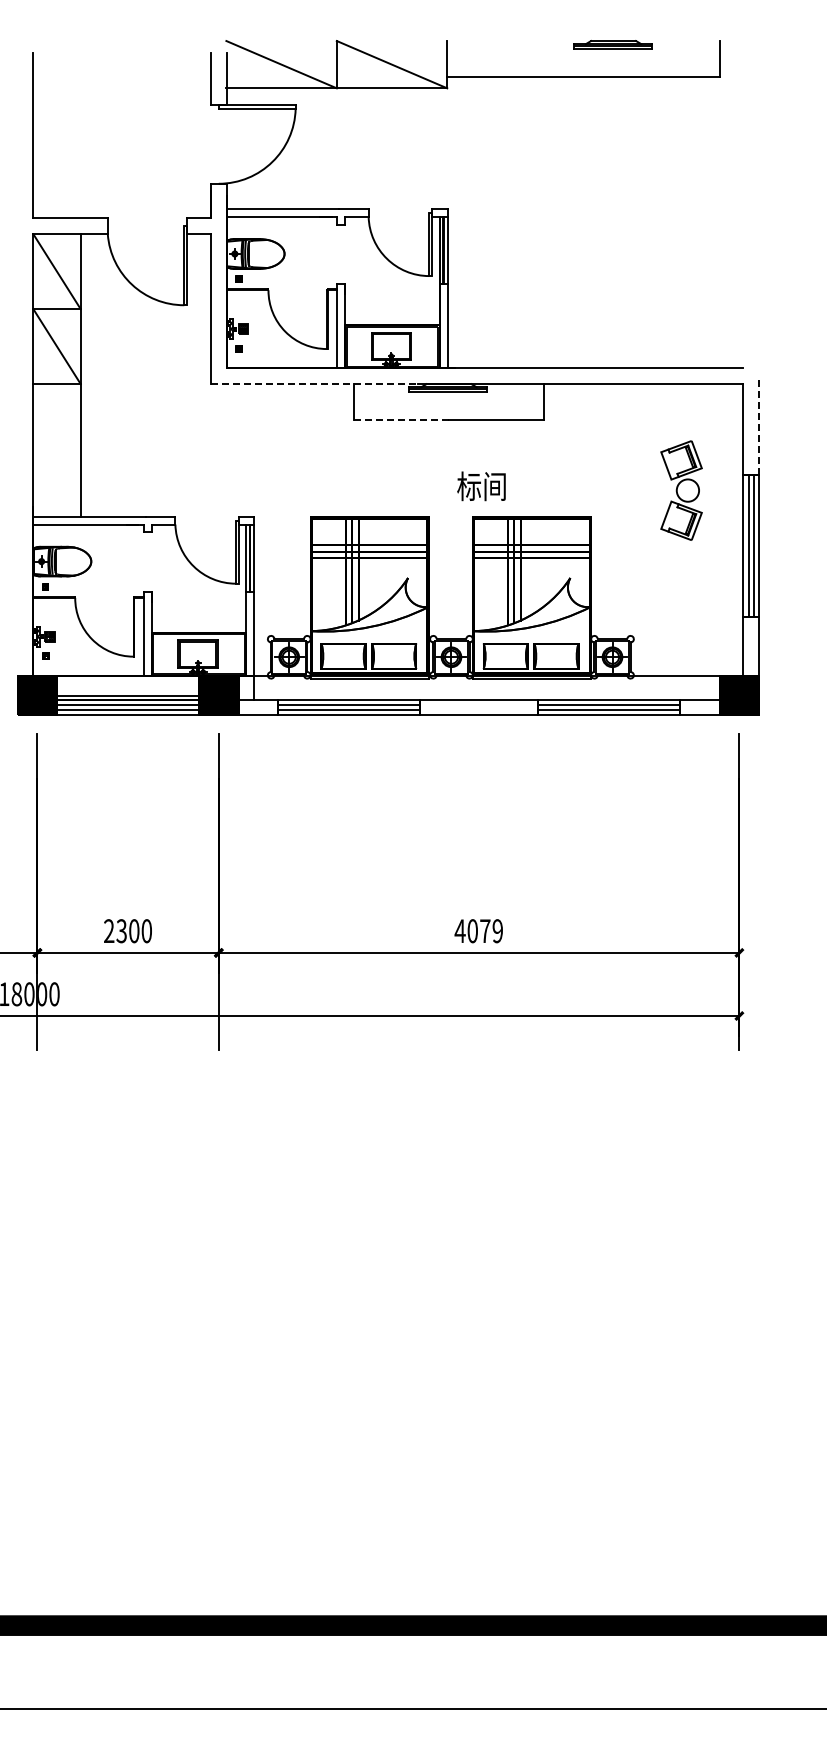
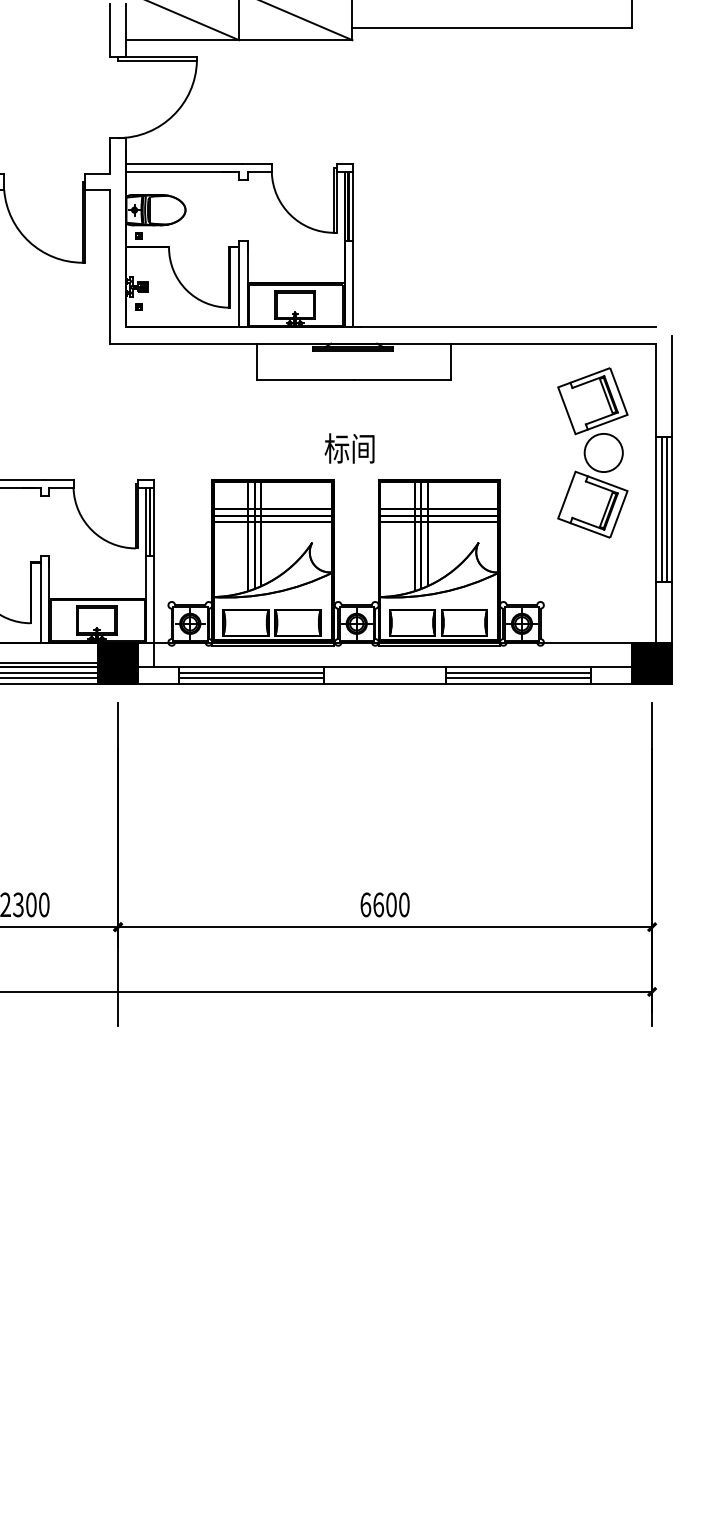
line: (314, 384) -> (216, 344), dashed -> solid
line: (401, 419) -> (305, 379), dashed -> solid
line: (759, 425) -> (672, 386), dashed -> solid
text: (481, 486) -> (349, 448), moved
part: (681, 490) -> (592, 452), size x1.67
text: (478, 931) -> (384, 905), 4079 -> 6600

